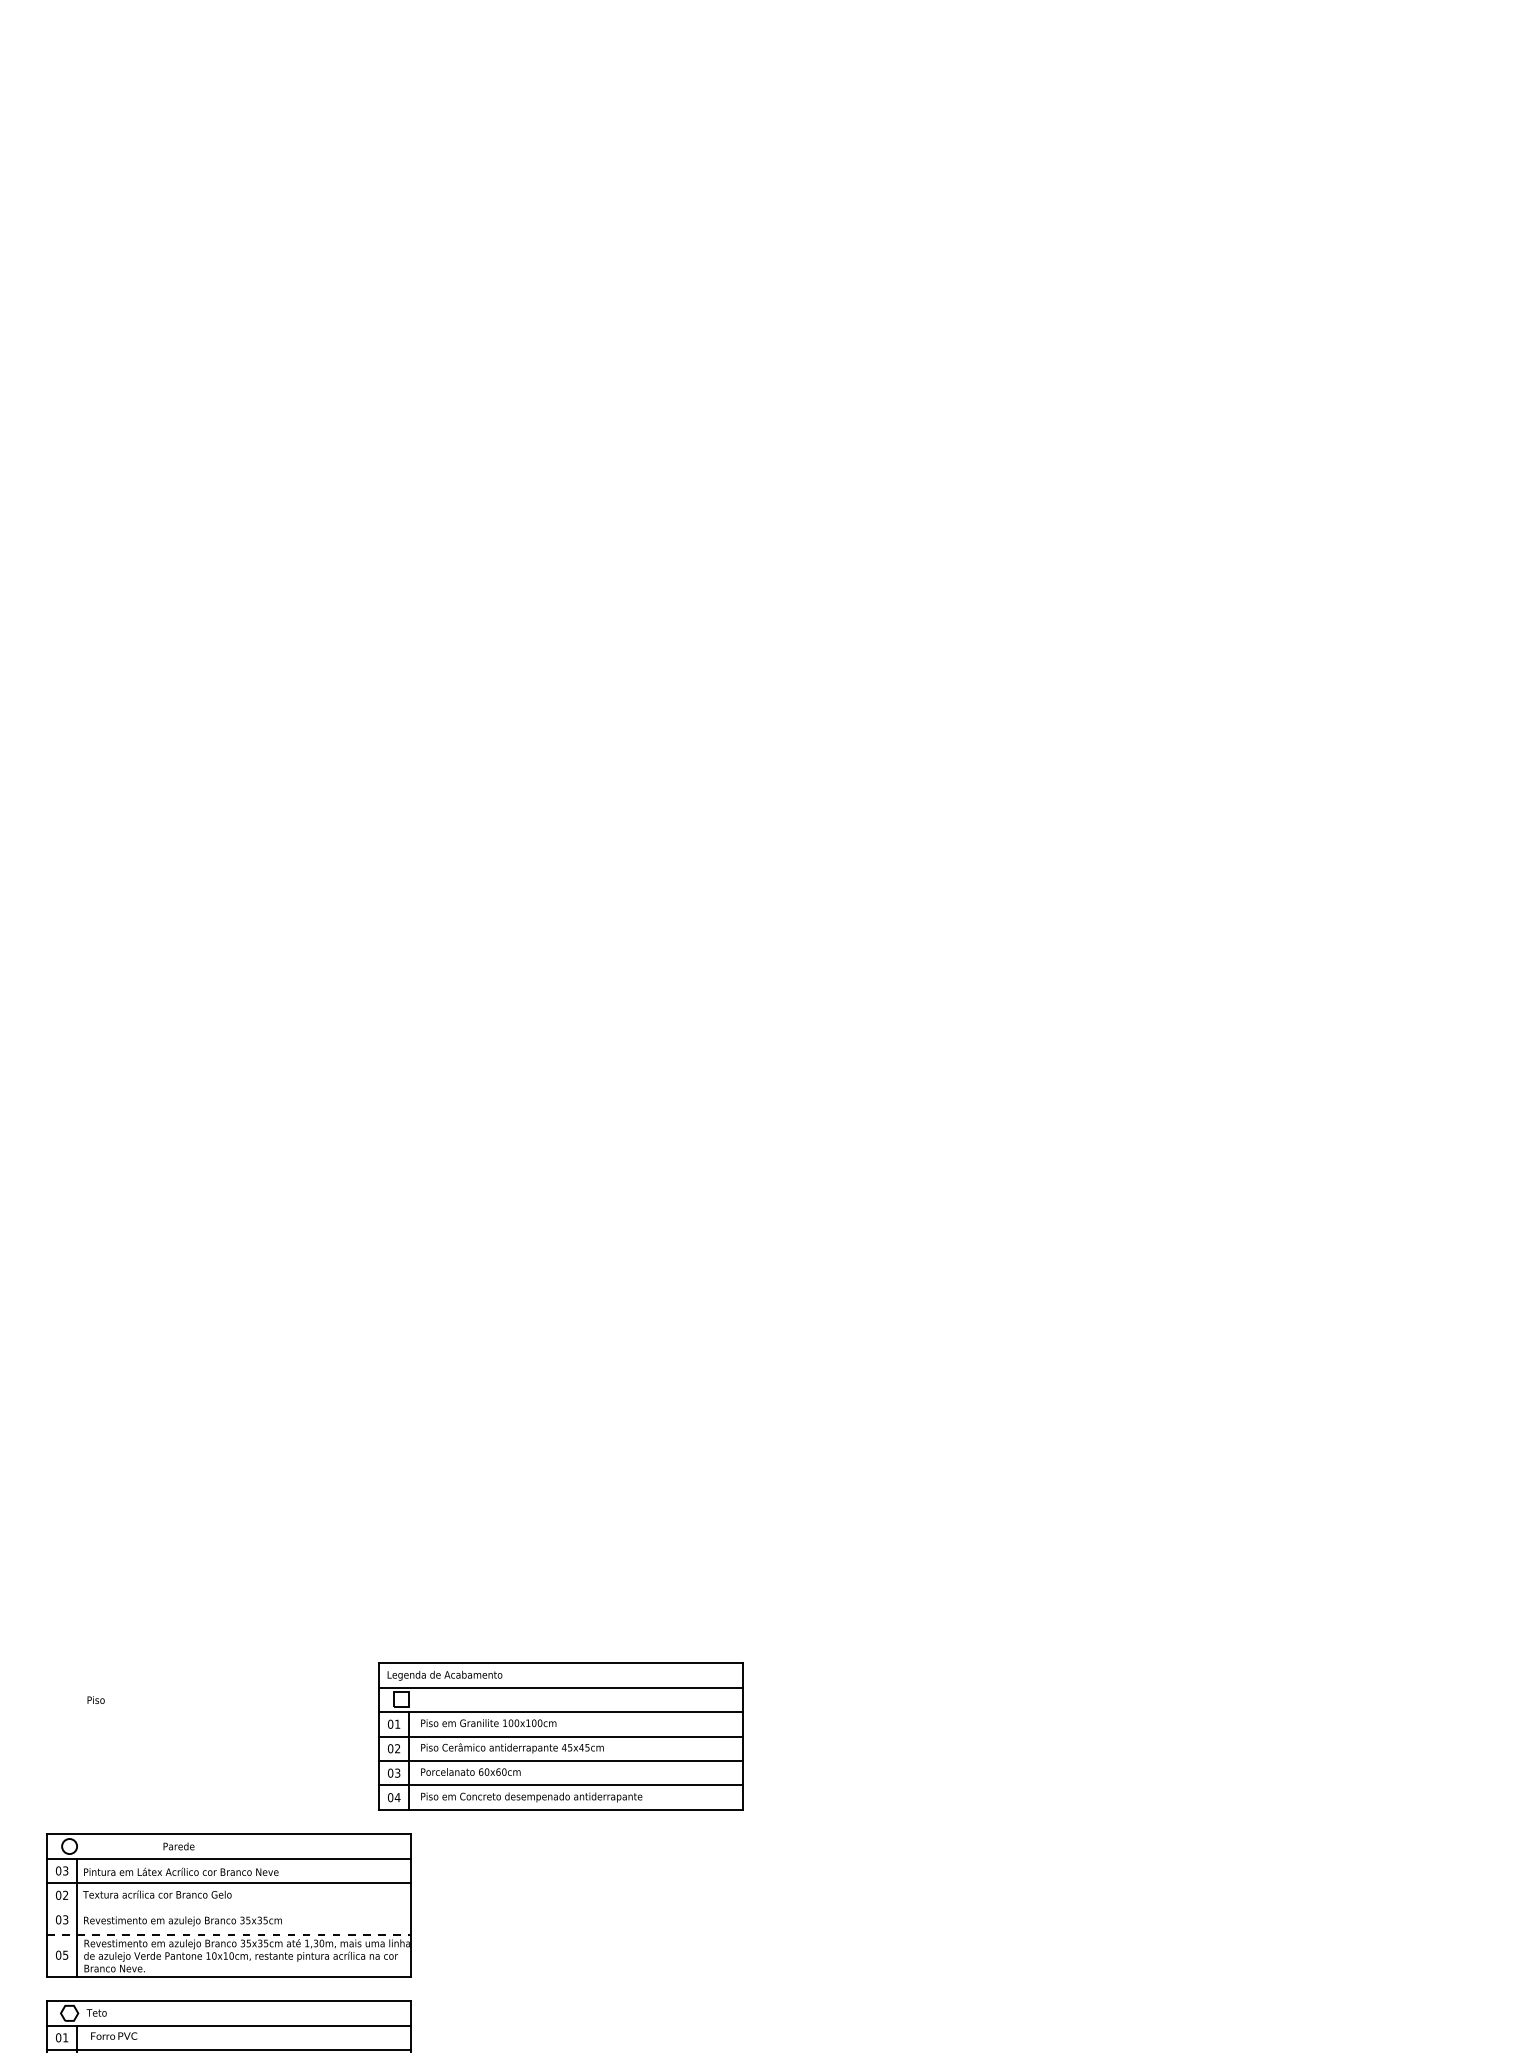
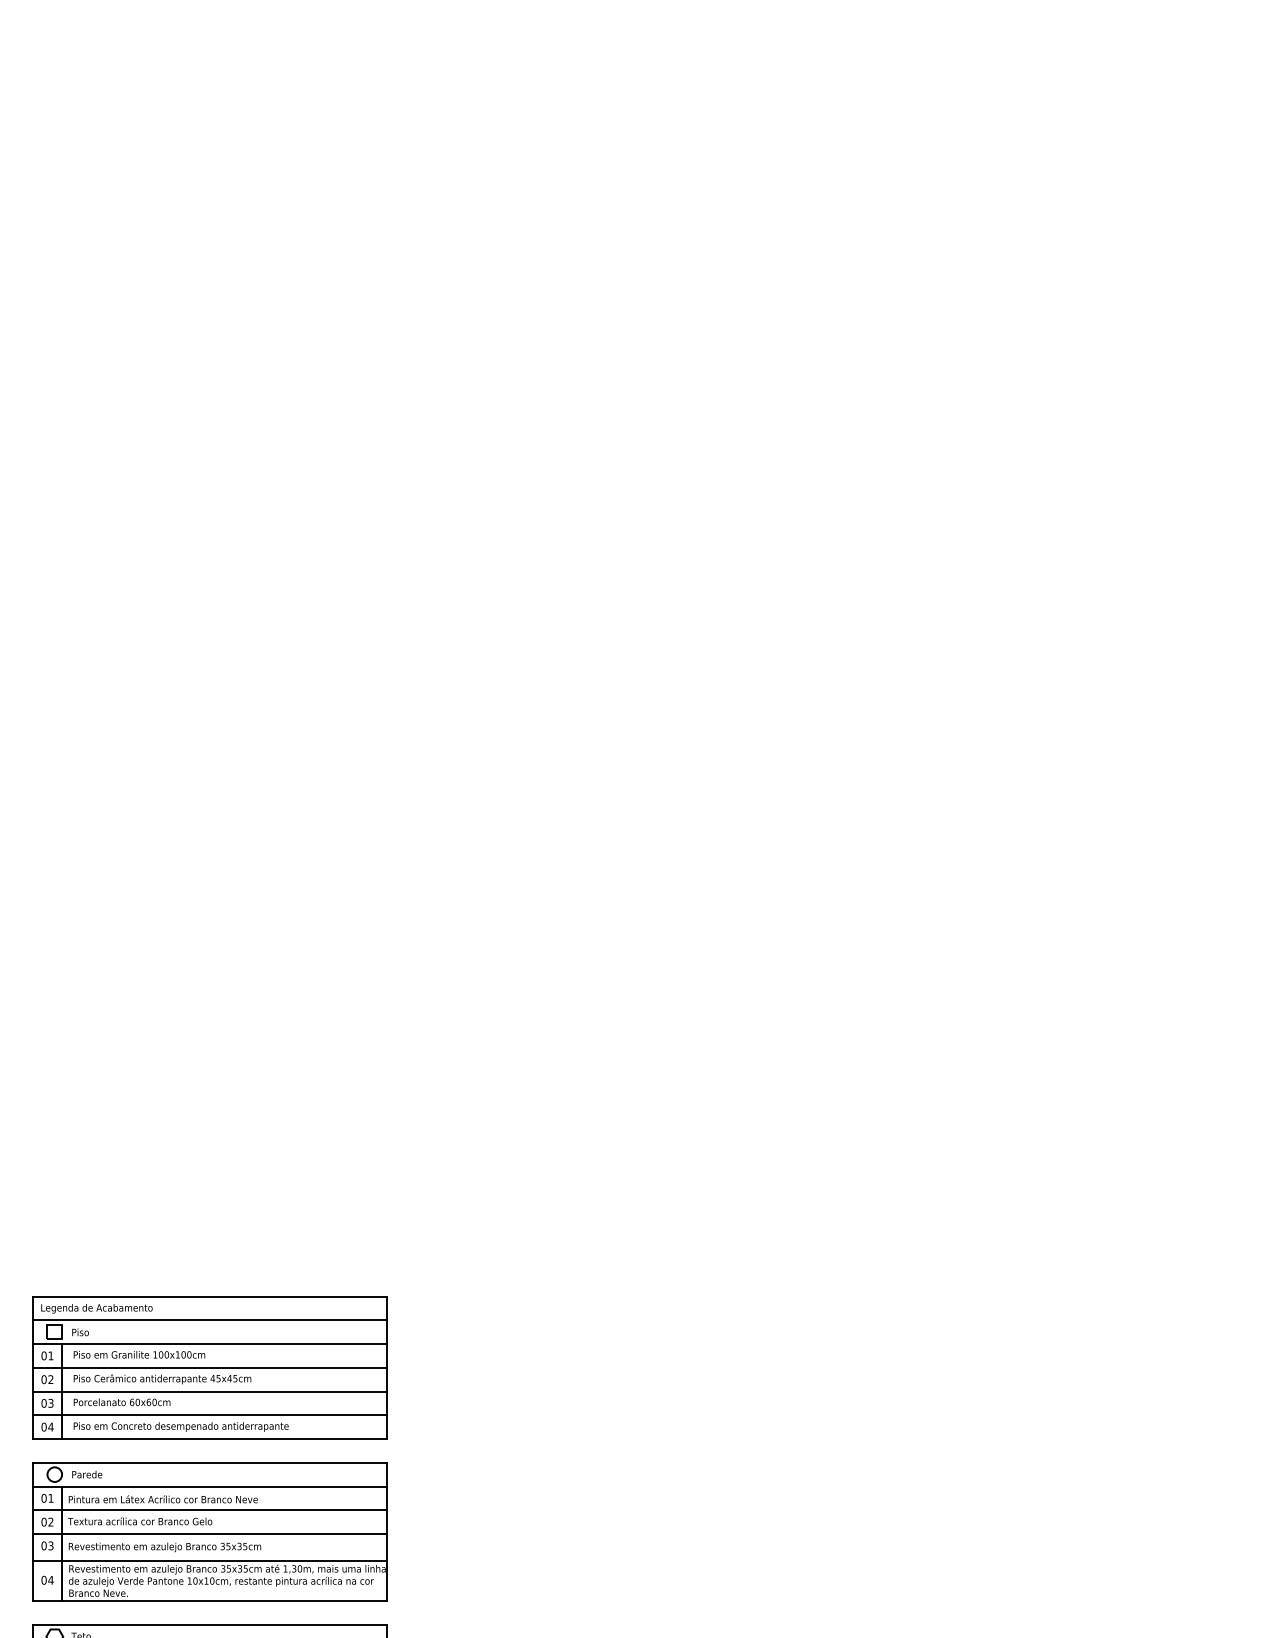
part: (560, 1736) -> (209, 1367), moved
text: (178, 1846) -> (86, 1474), moved
text: (65, 1870) -> (50, 1497), 03 -> 01
line: (228, 1907) -> (209, 1533), added
line: (229, 1935) -> (210, 1561), dashed -> solid
text: (65, 1954) -> (50, 1579), 05 -> 04

